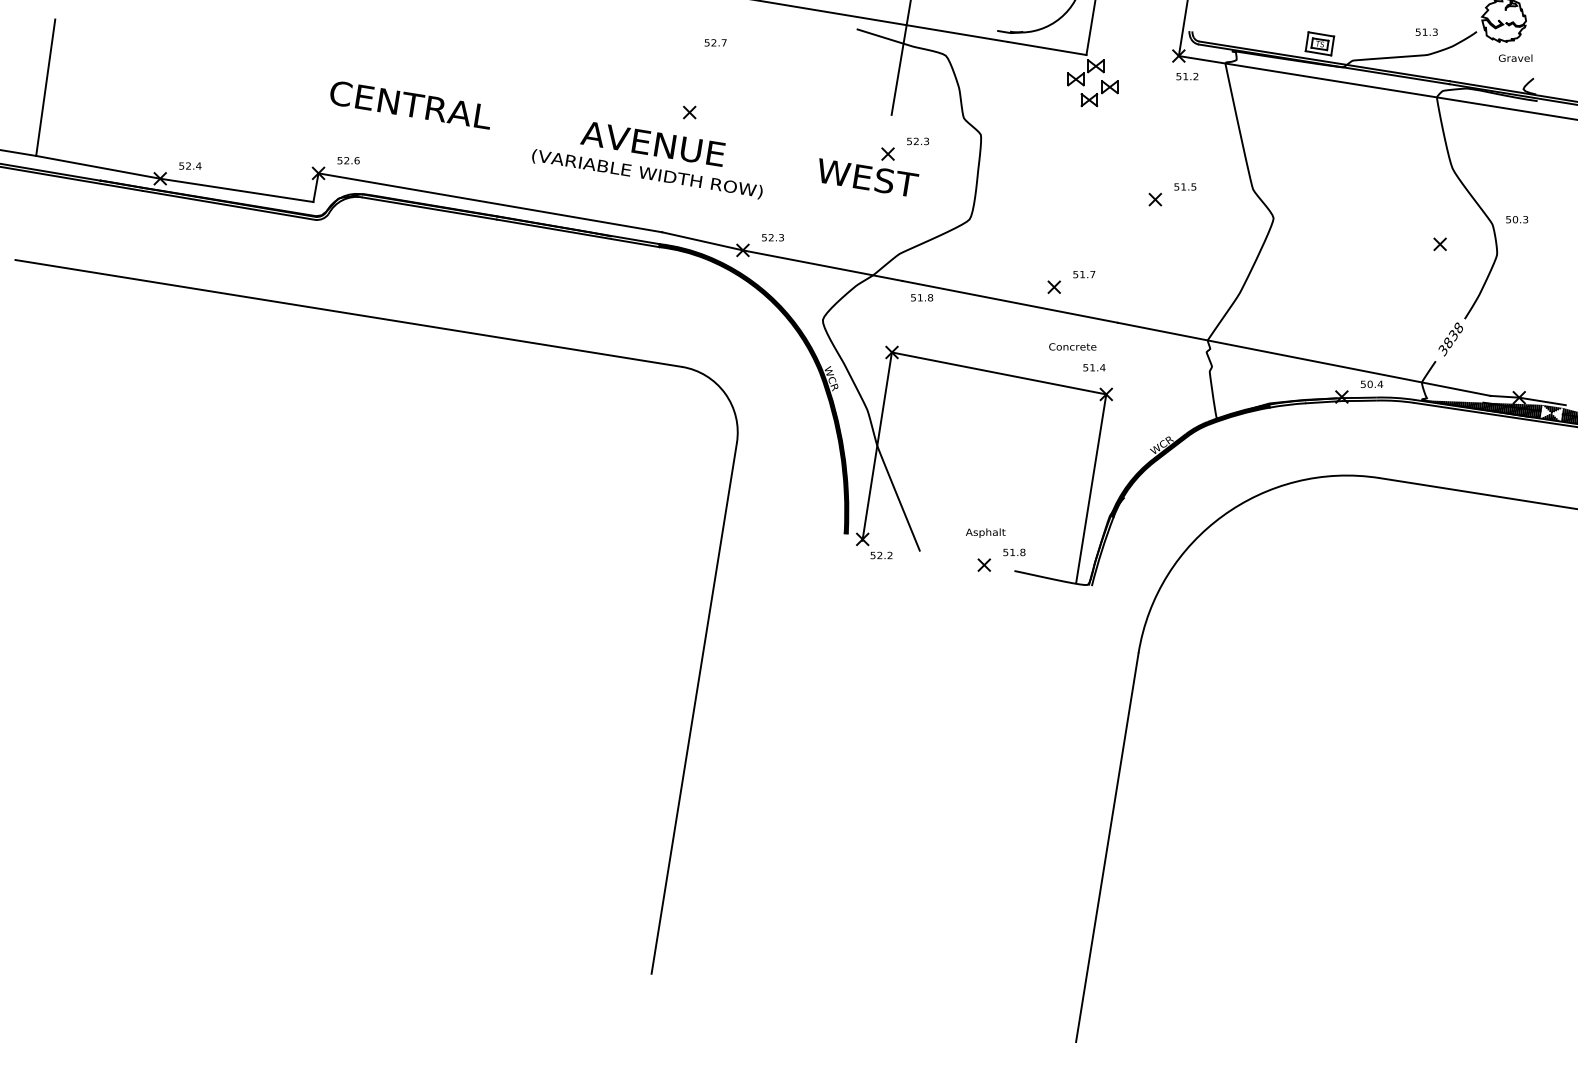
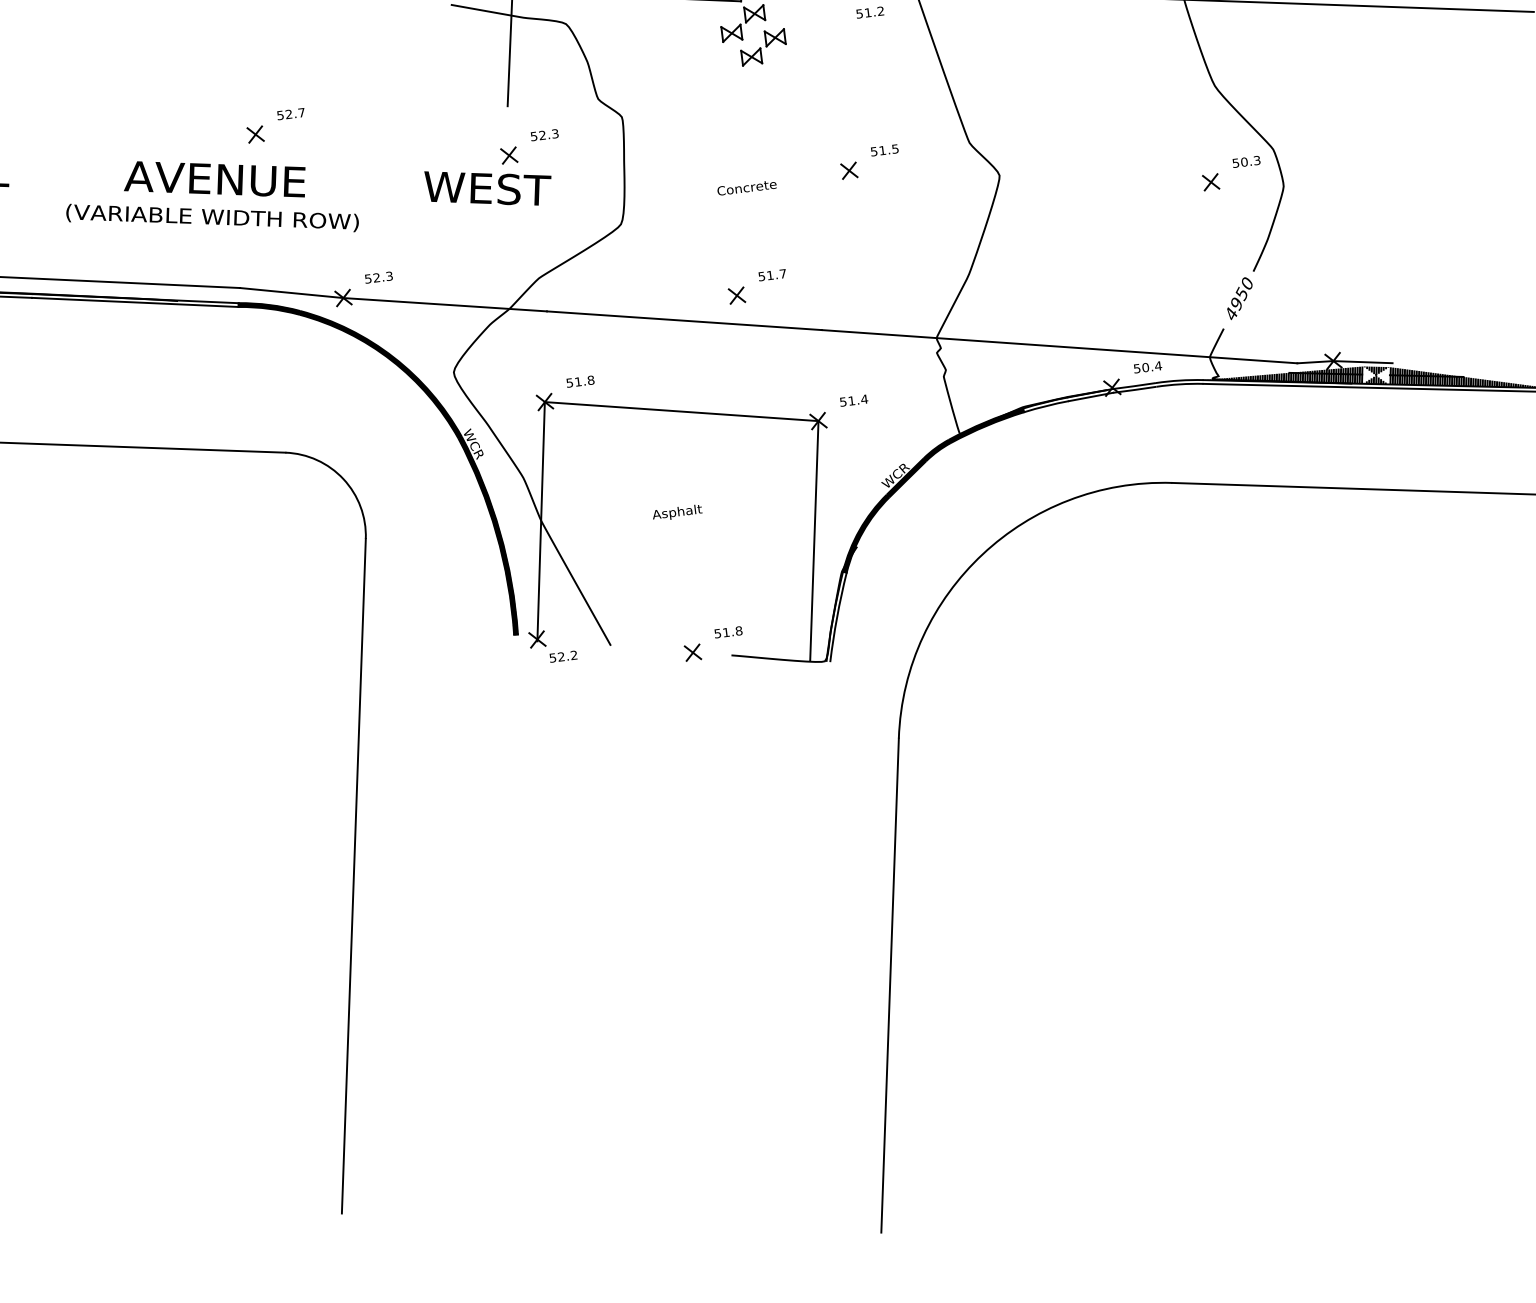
text: (715, 42) -> (290, 113), moved
text: (1517, 219) -> (1246, 161), moved
text: (922, 297) -> (580, 381), moved
text: (1450, 339) -> (1238, 299), 3838 -> 4950
text: (1072, 346) -> (746, 187), moved
text: (1094, 367) -> (854, 400), moved
text: (985, 532) -> (676, 512), moved

